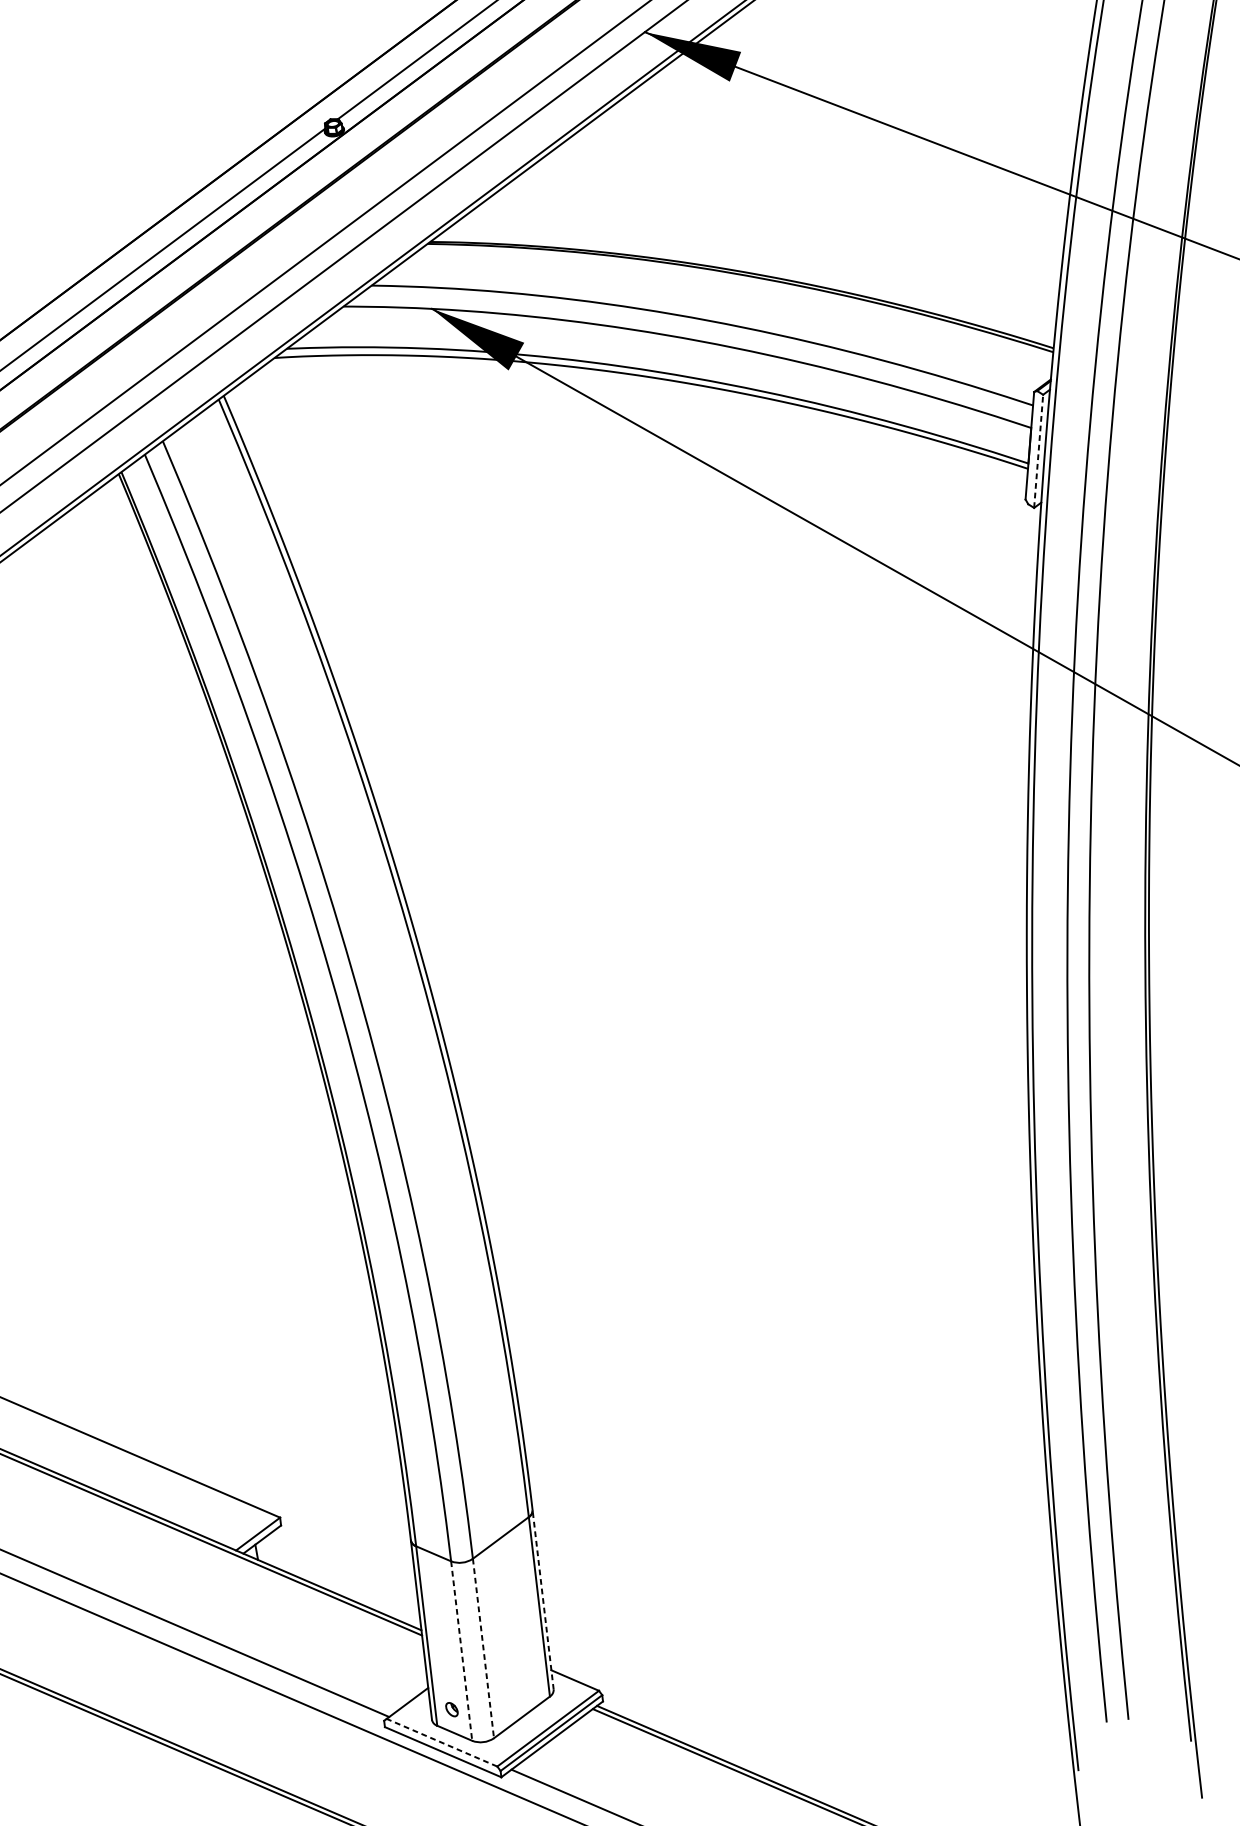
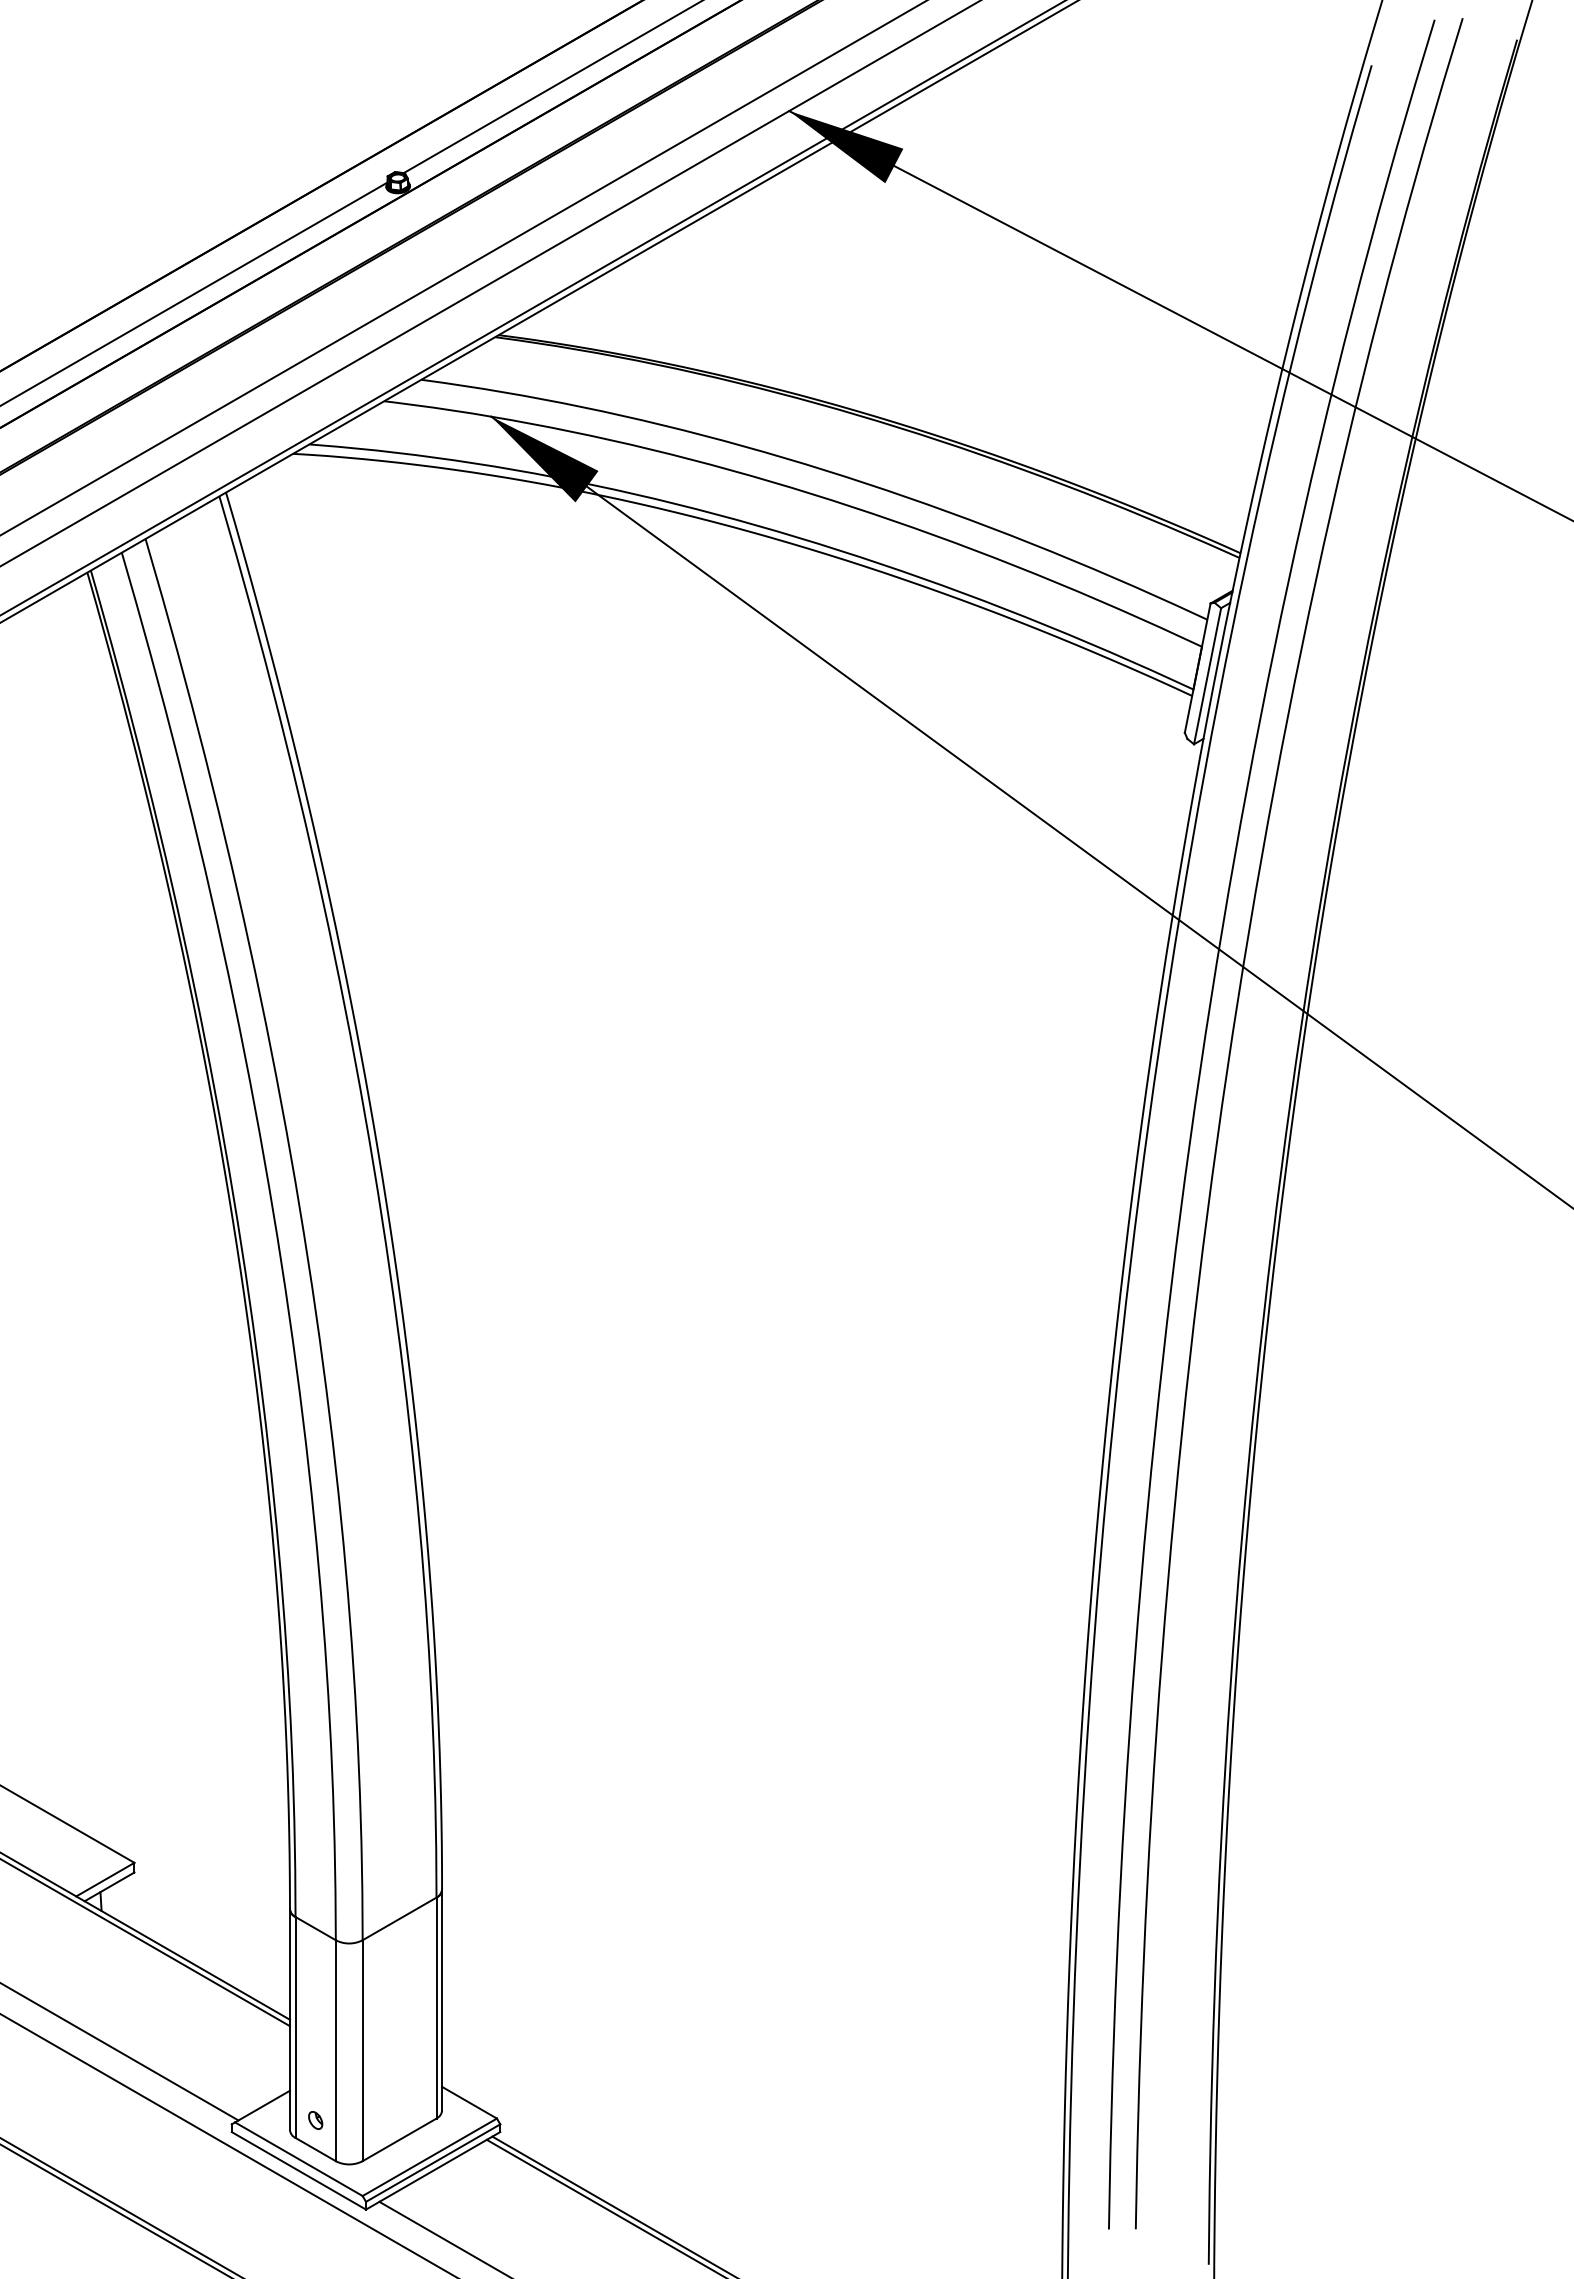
line: (1038, 450) -> (1207, 675), dashed -> solid
line: (543, 1599) -> (442, 1999), dashed -> solid
line: (483, 1649) -> (362, 2051), dashed -> solid
line: (461, 1651) -> (335, 2051), dashed -> solid
line: (441, 1743) -> (298, 2159), dashed -> solid

